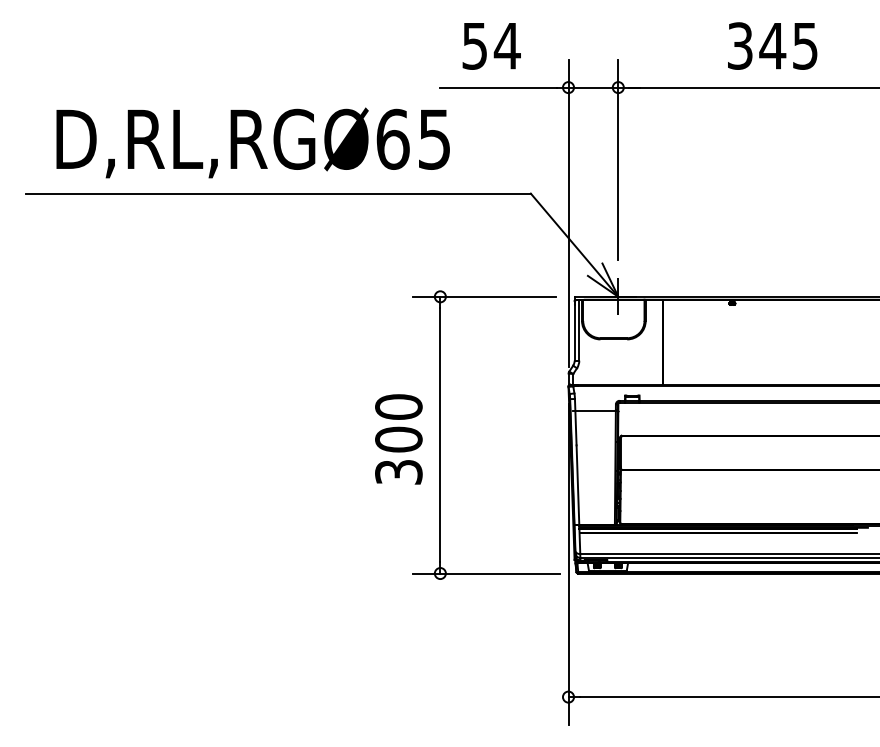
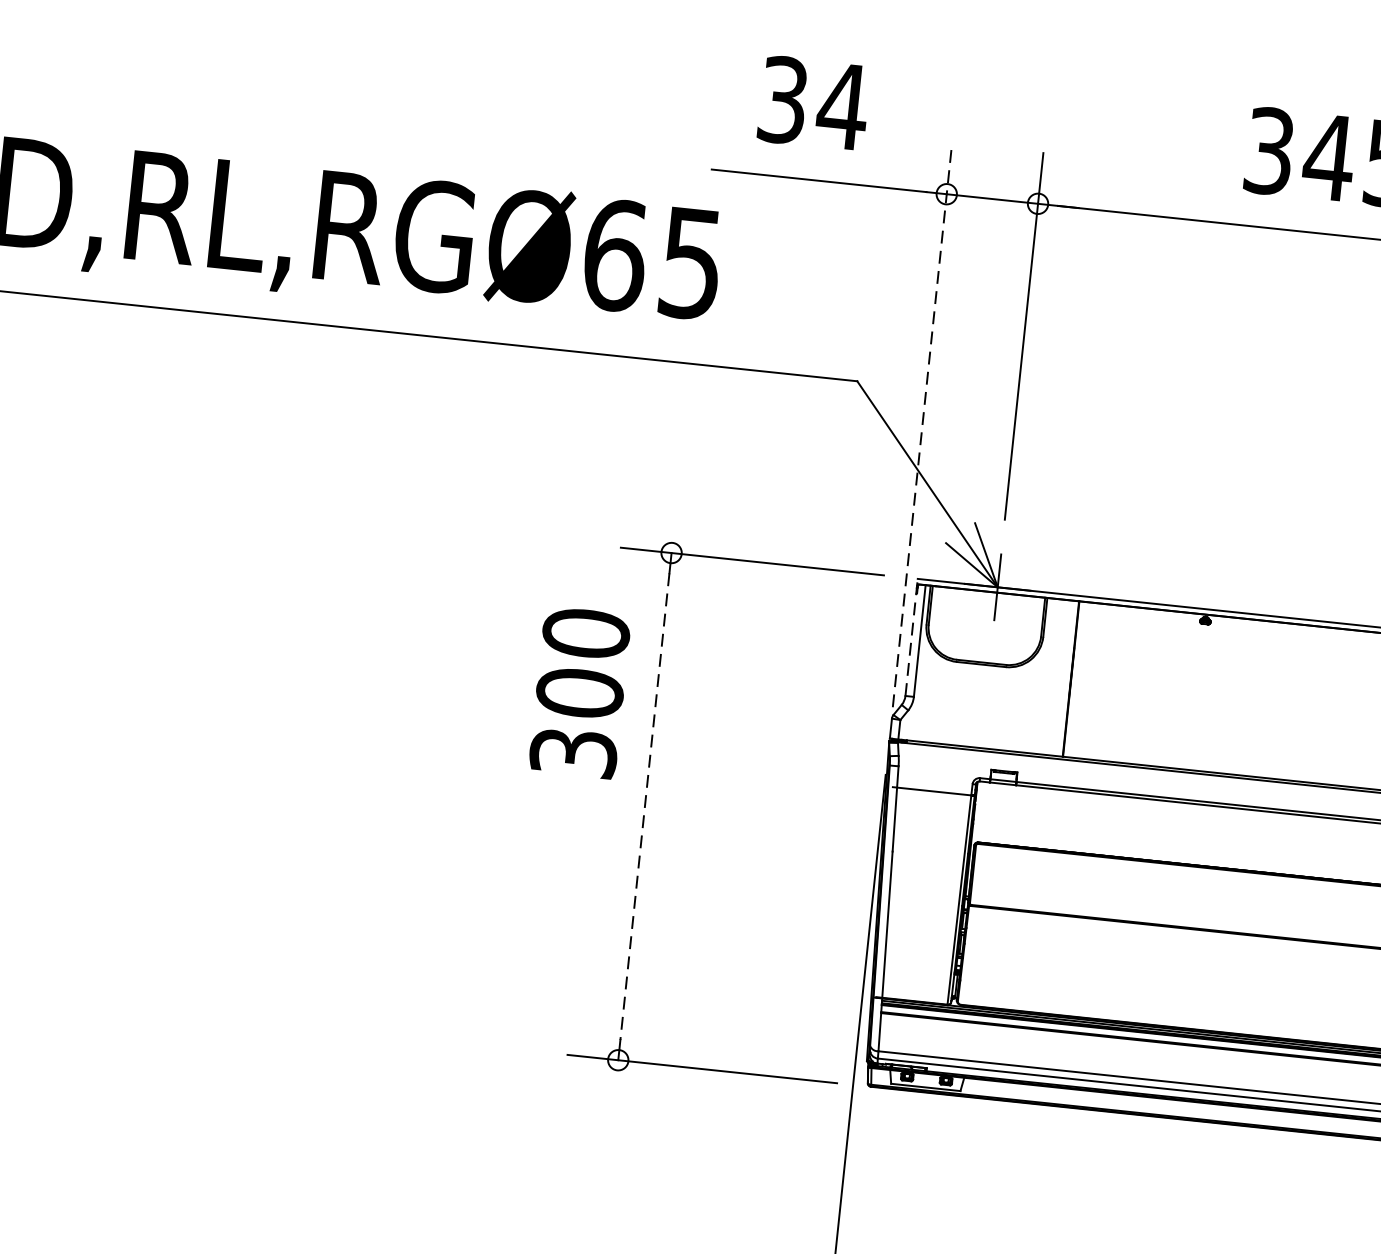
text: (475, 45) -> (784, 99), 54 -> 34
line: (568, 213) -> (922, 425), solid -> dashed
line: (574, 328) -> (911, 636), solid -> dashed
line: (440, 435) -> (645, 807), solid -> dashed
text: (398, 439) -> (579, 692), moved

